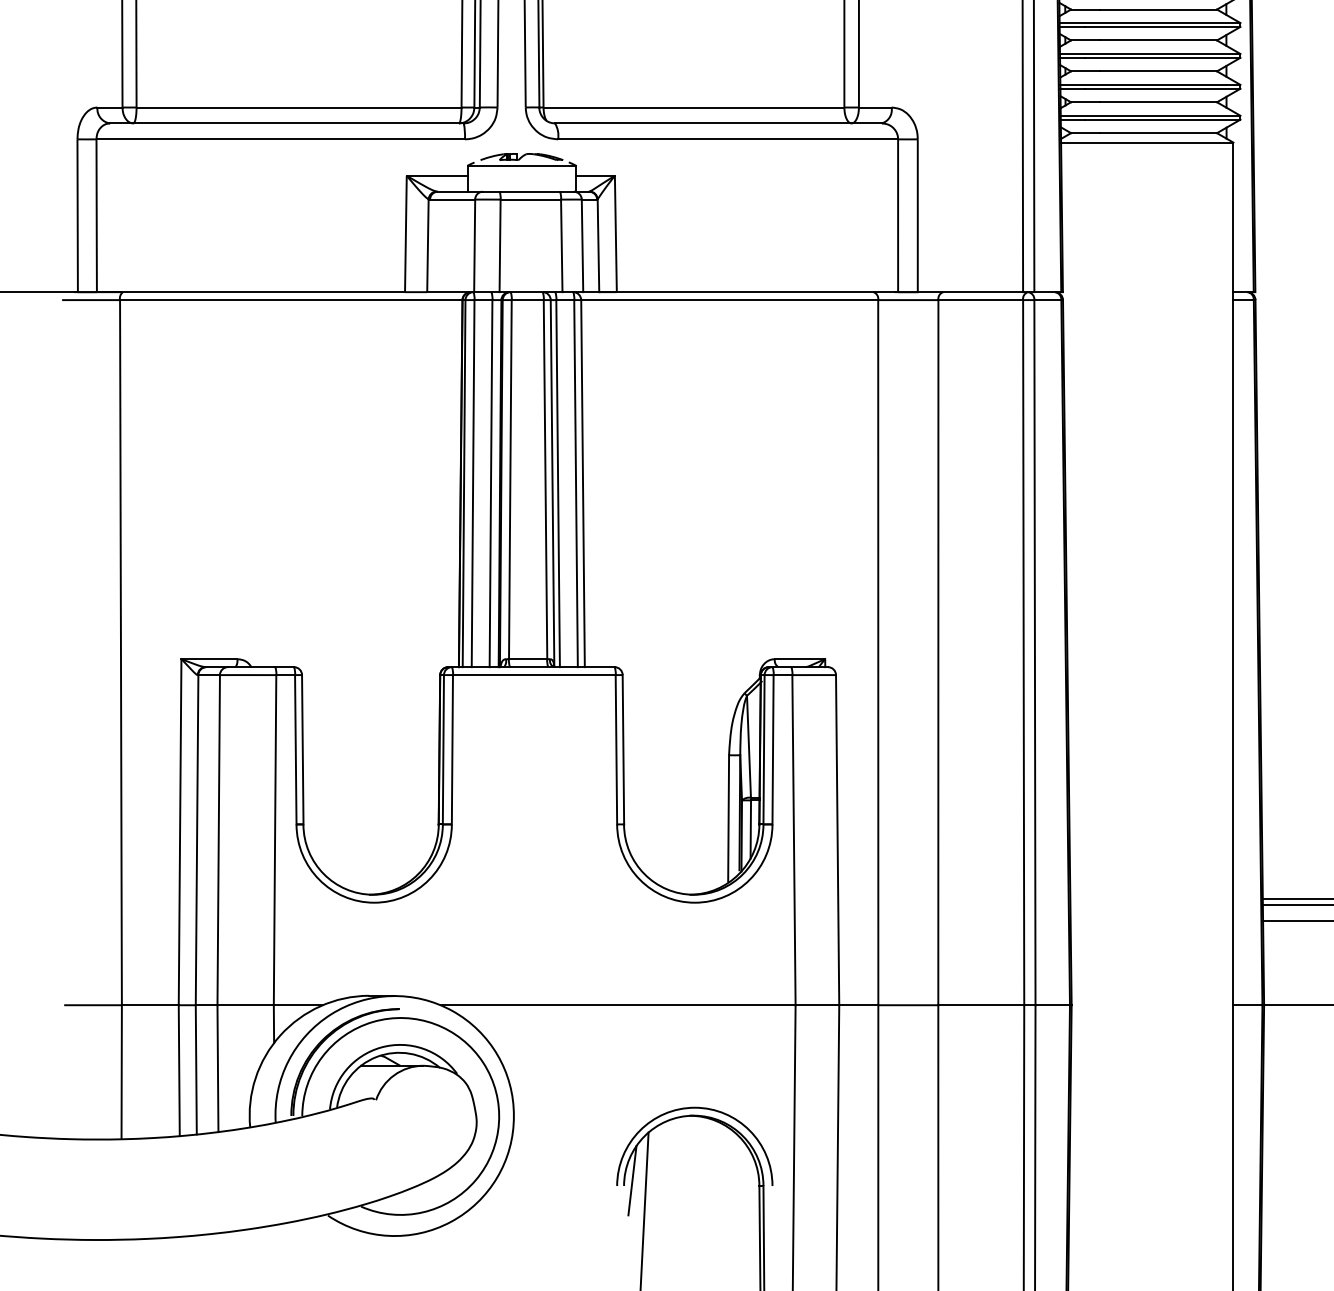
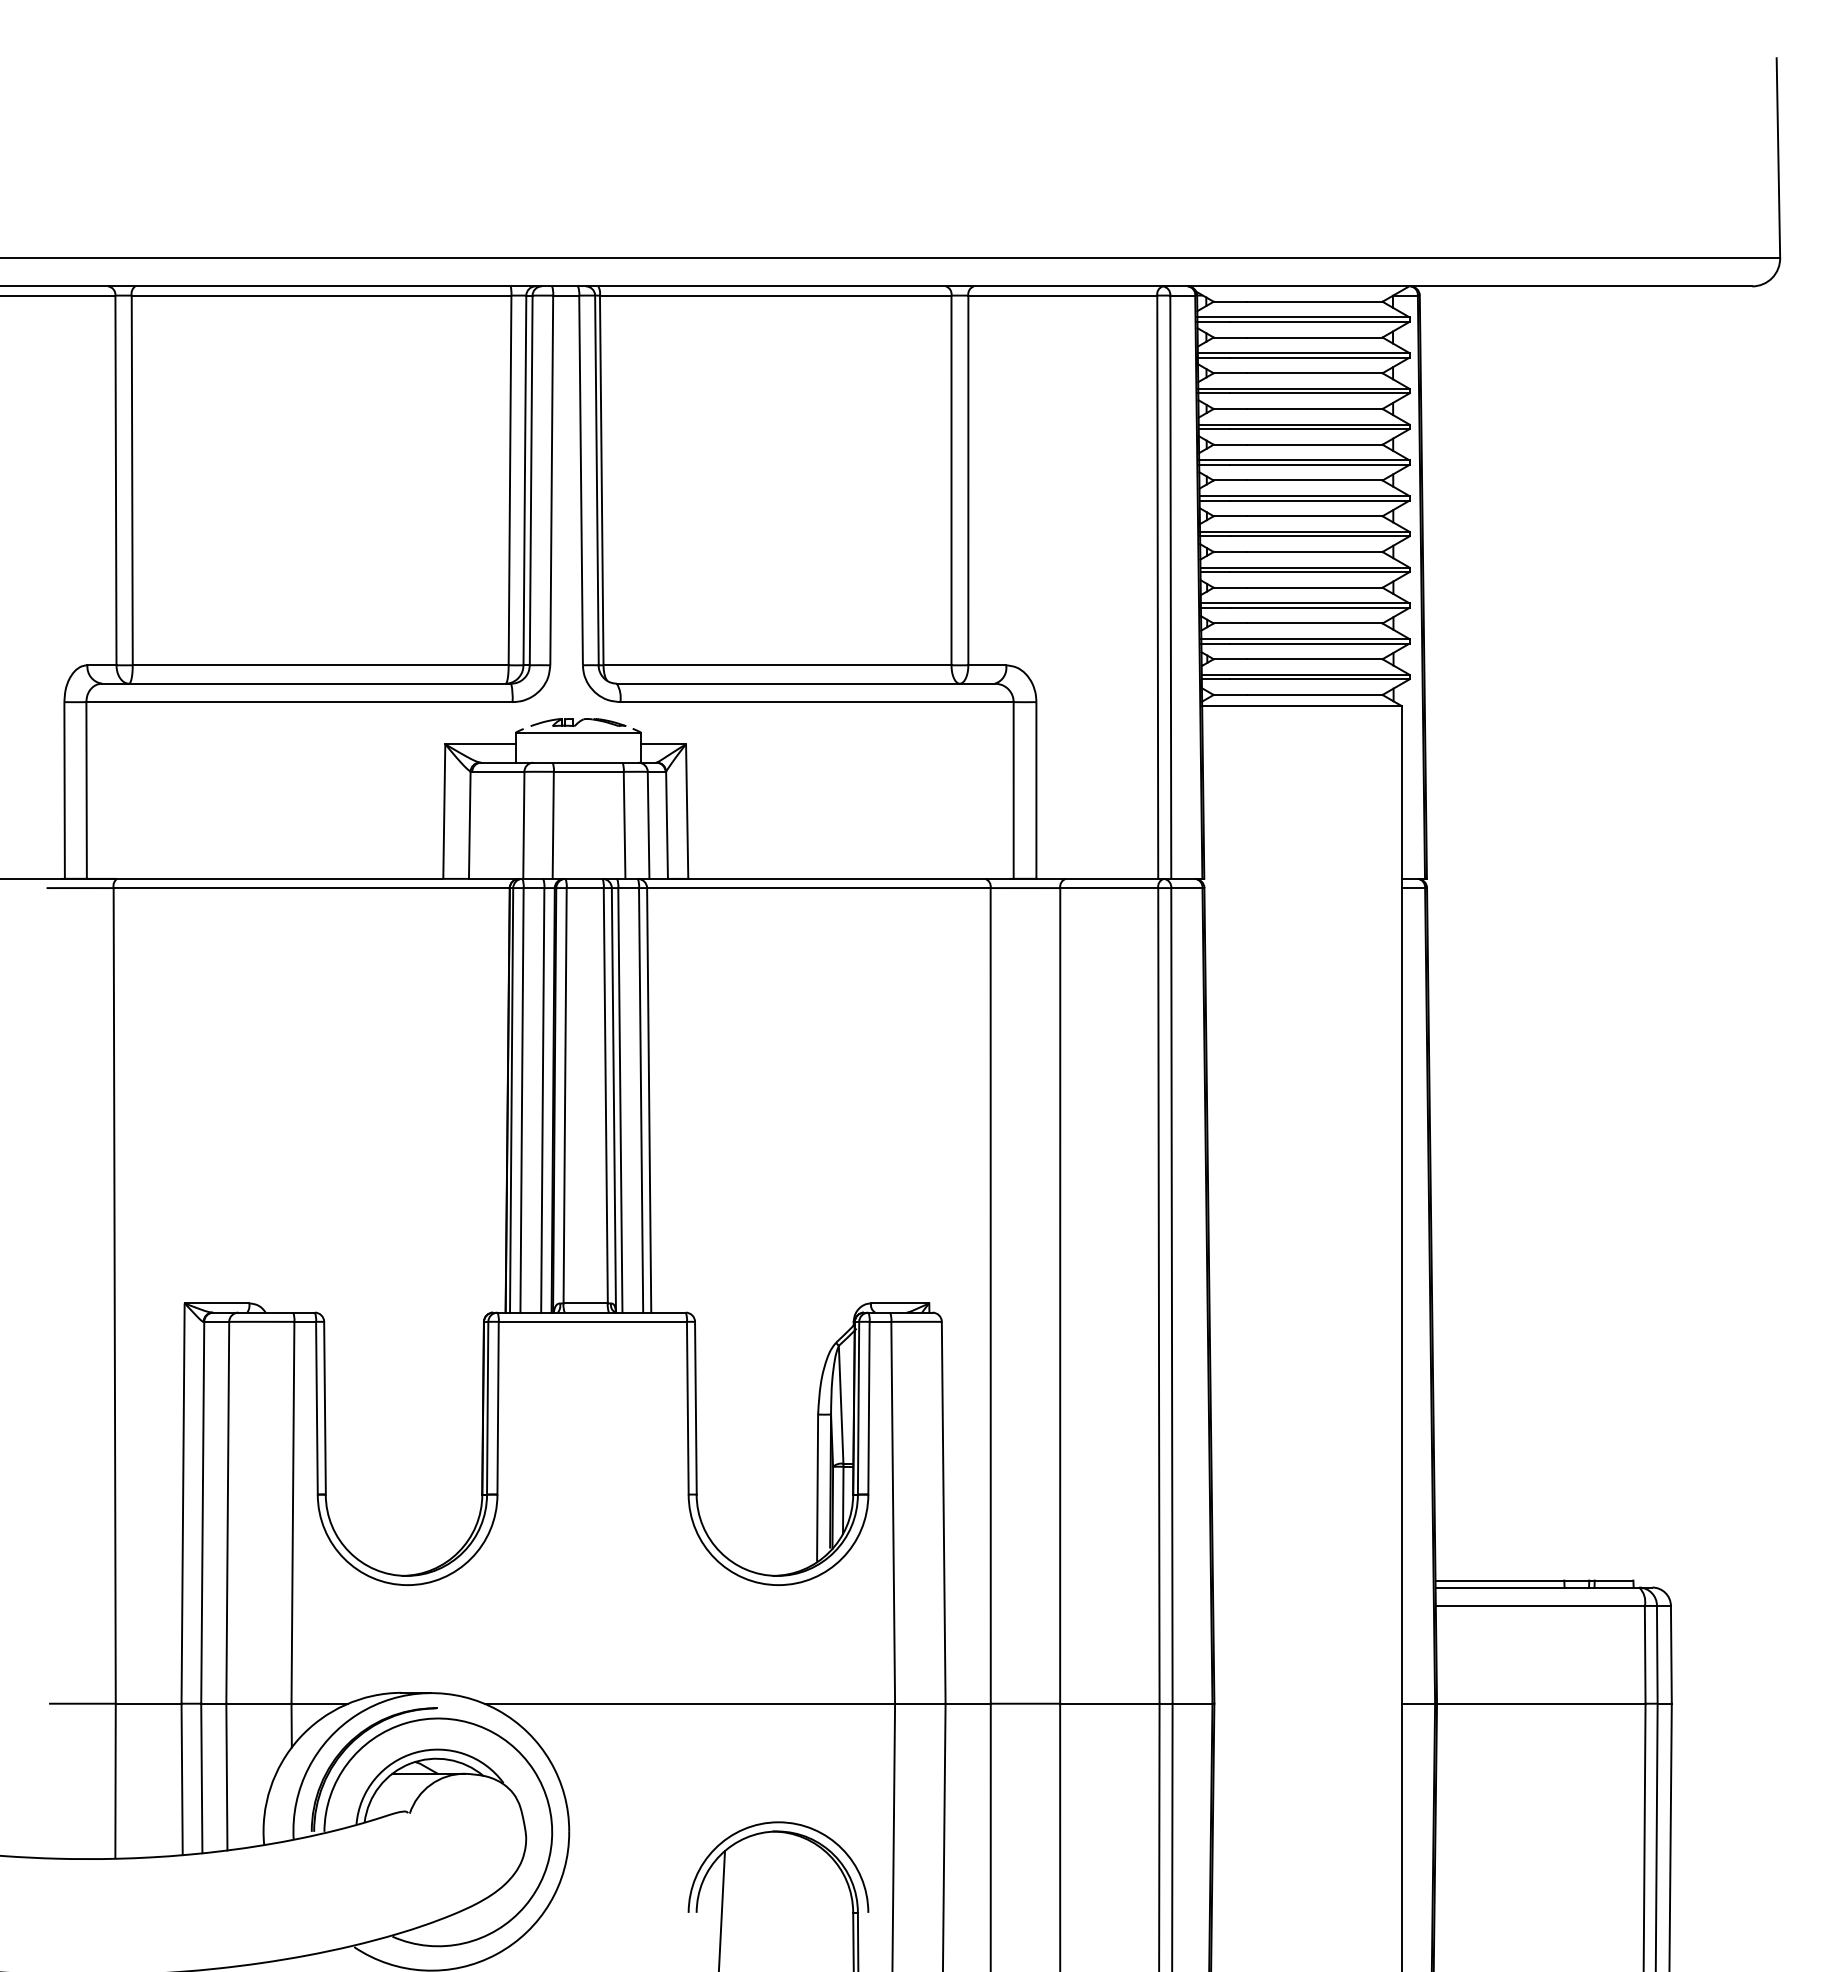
line: (632, 1180) -> (706, 1906), removed

